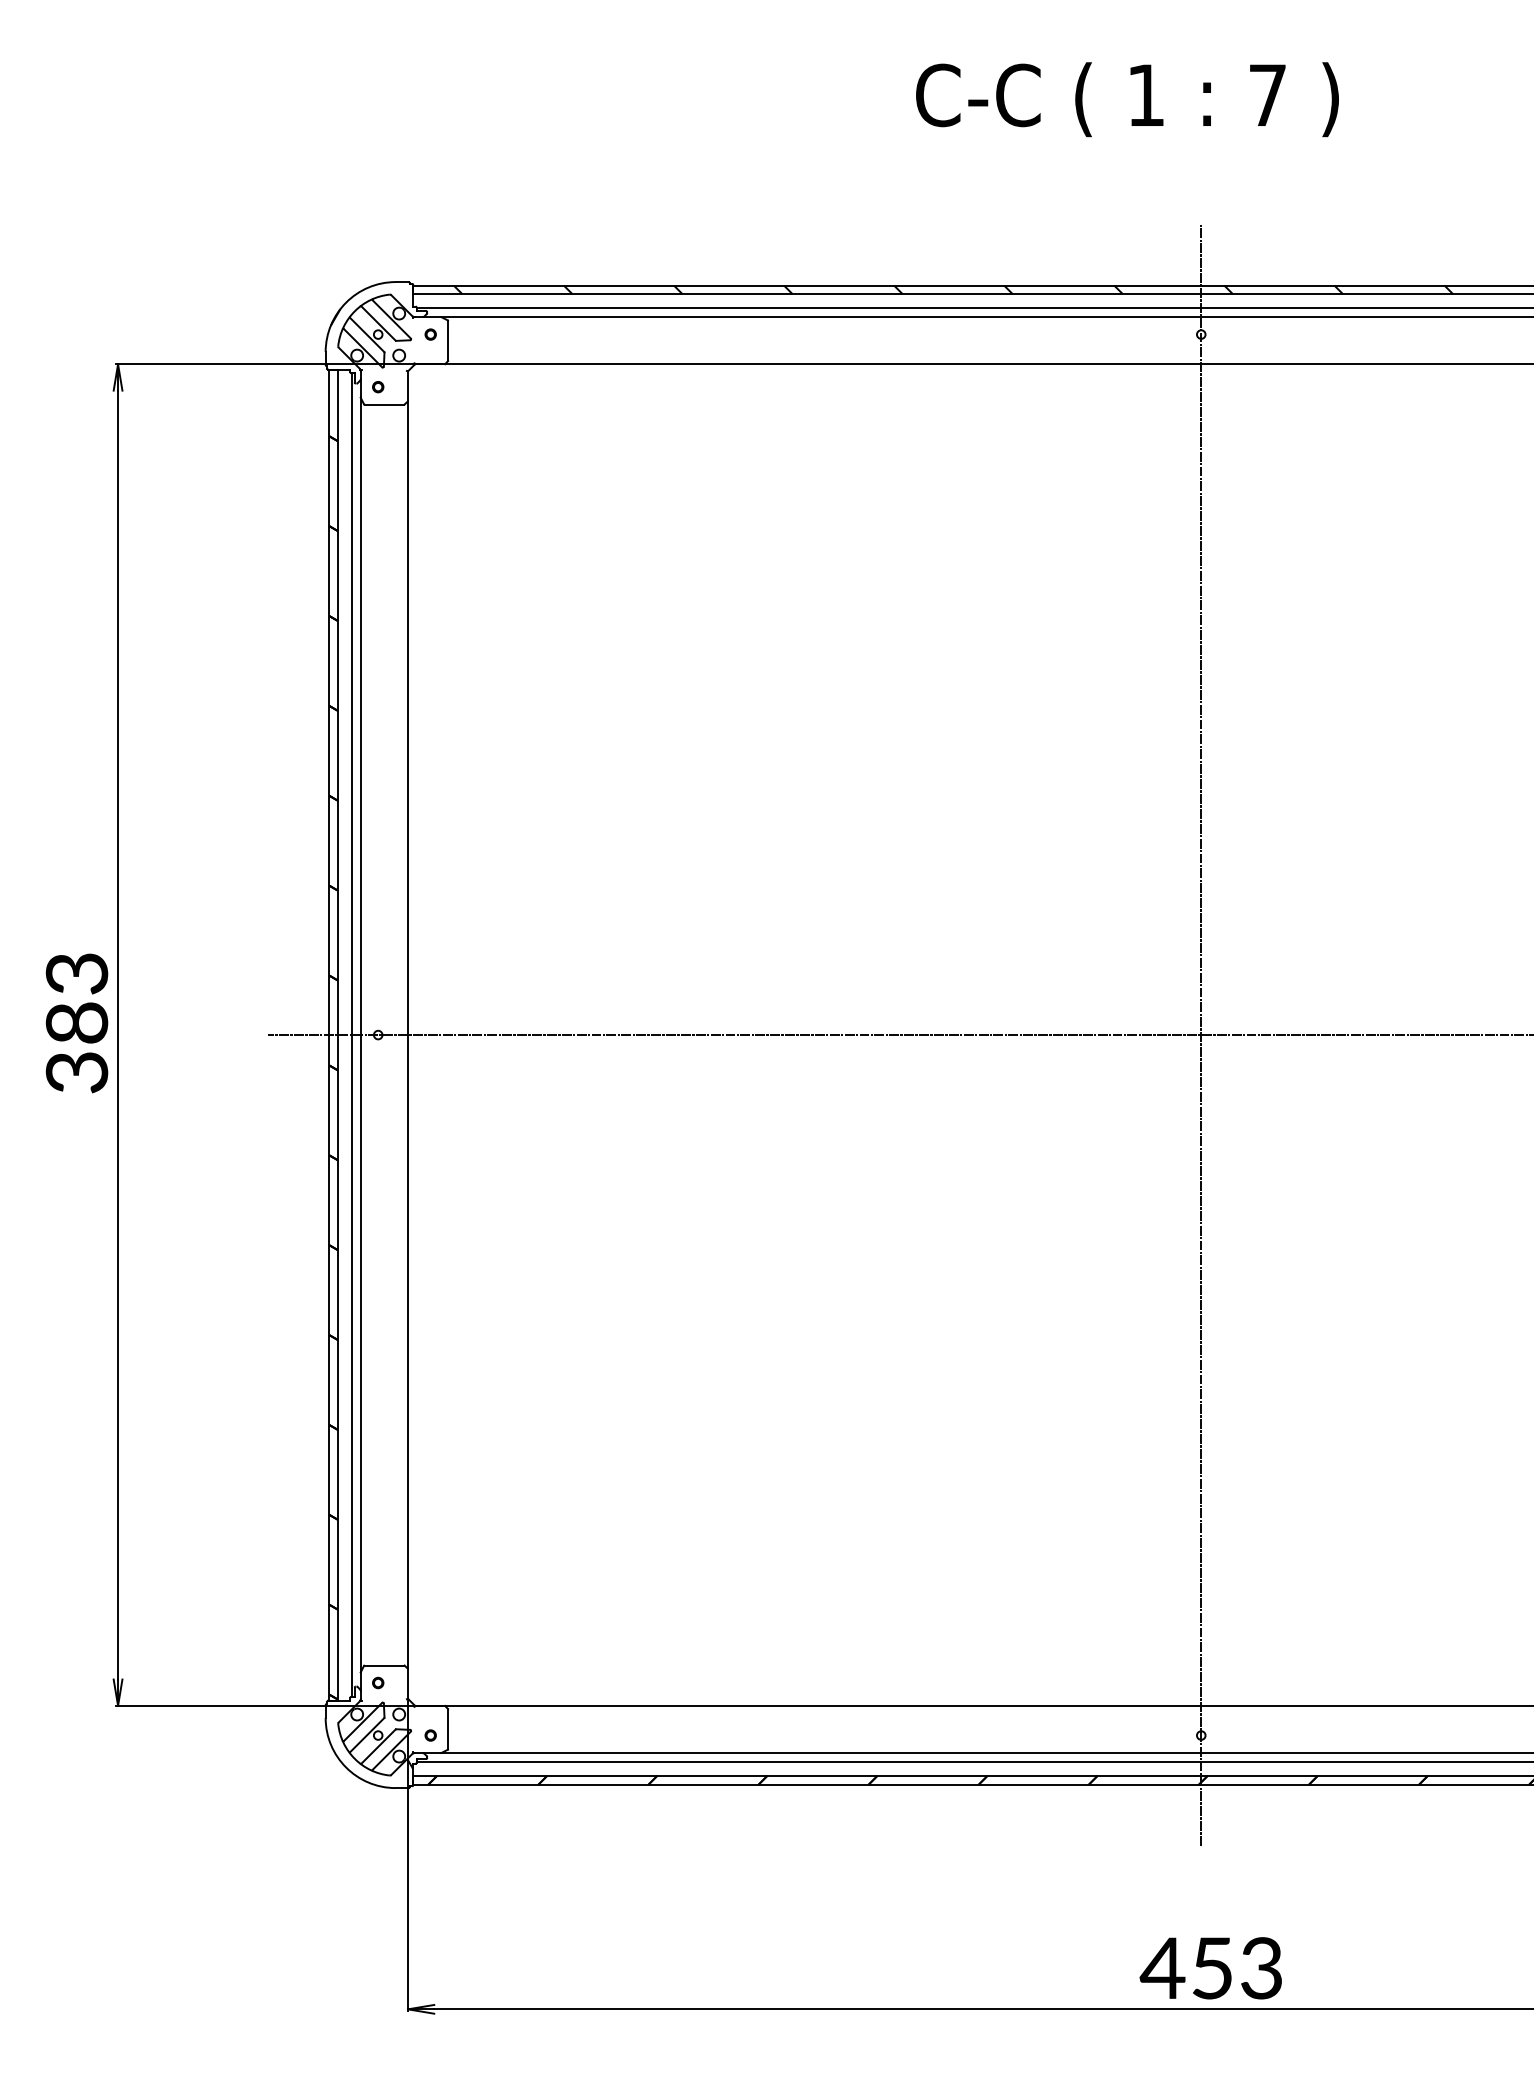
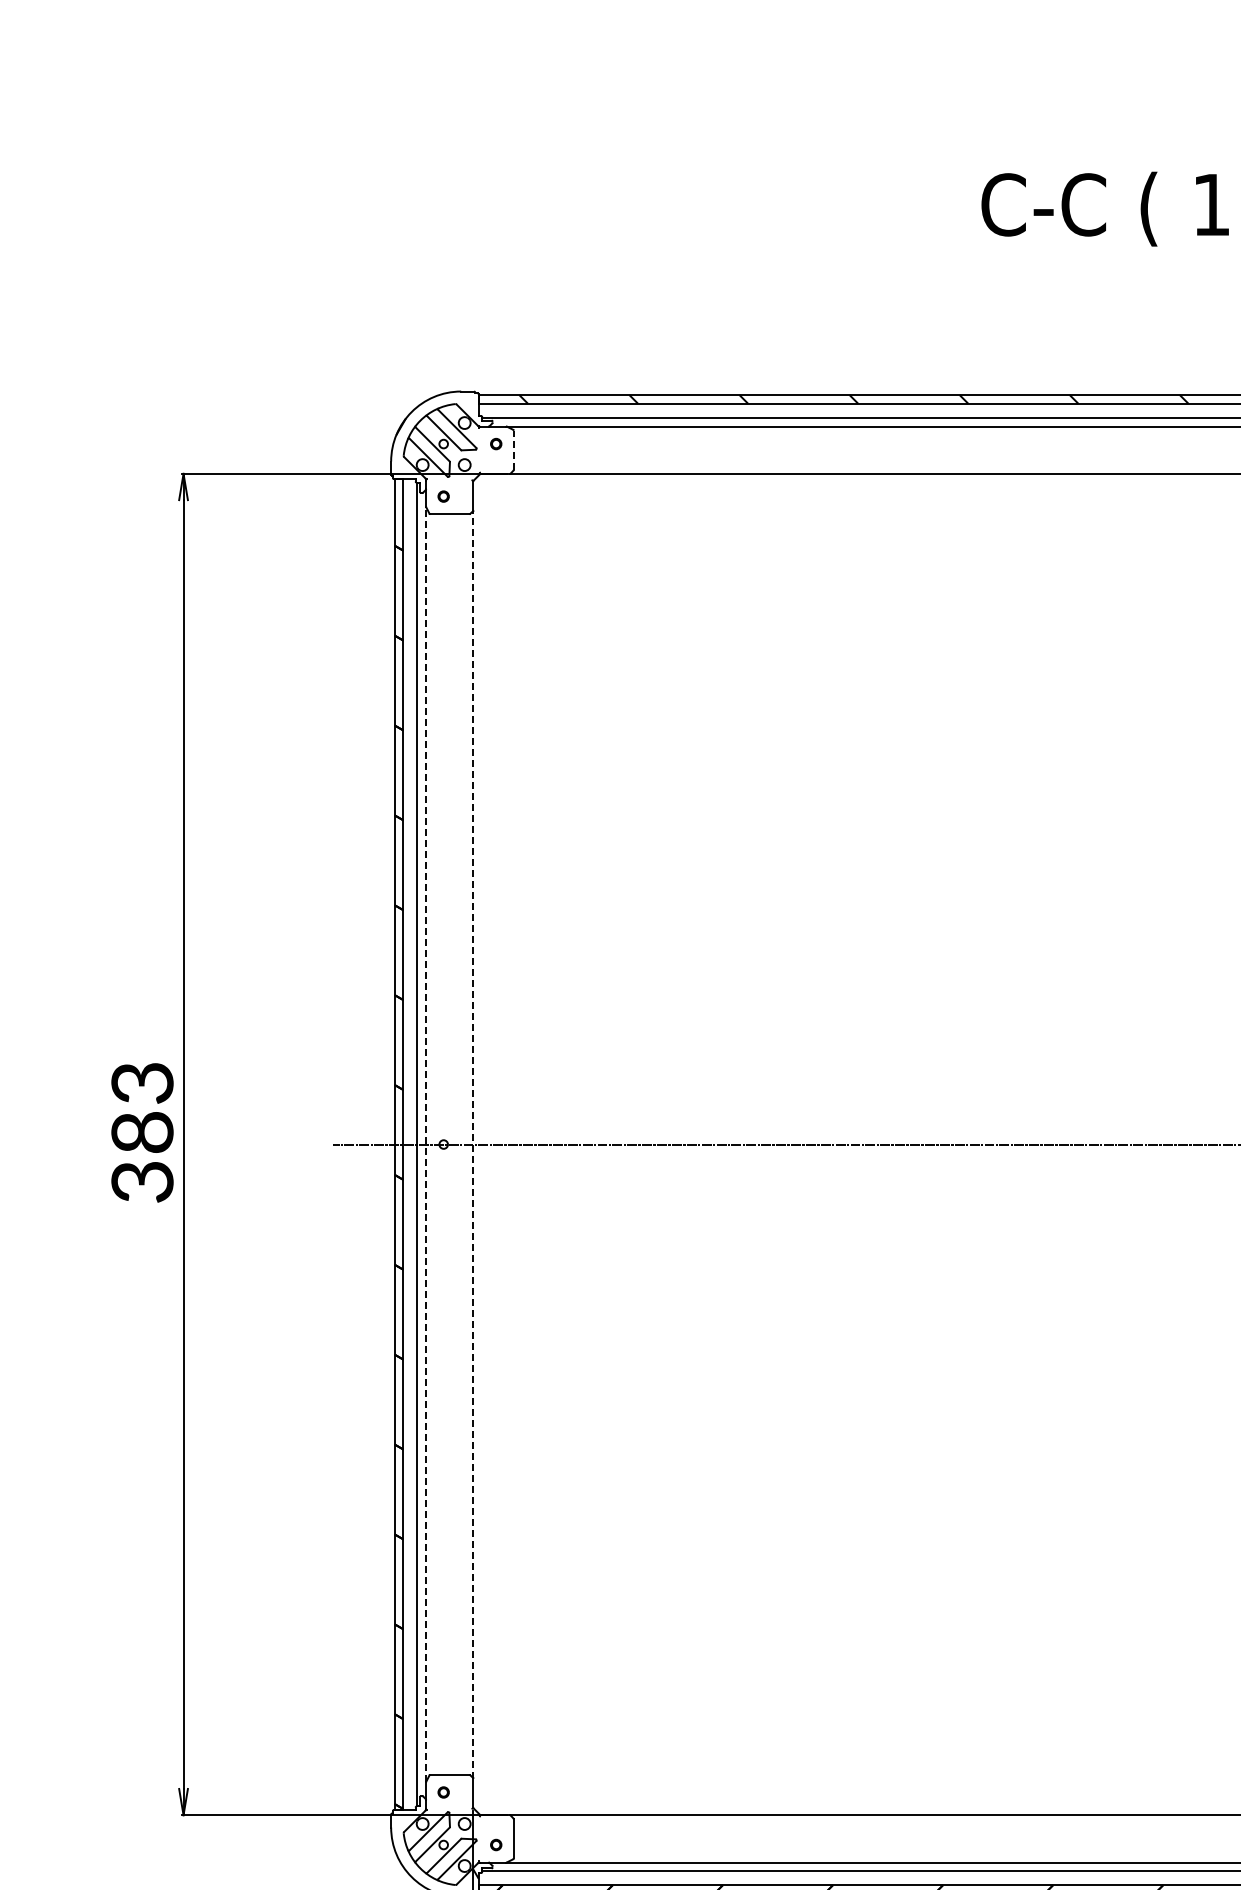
line: (448, 340) -> (513, 449), solid -> dashed
line: (407, 1034) -> (472, 1143), solid -> dashed
line: (360, 1035) -> (425, 1144), solid -> dashed

